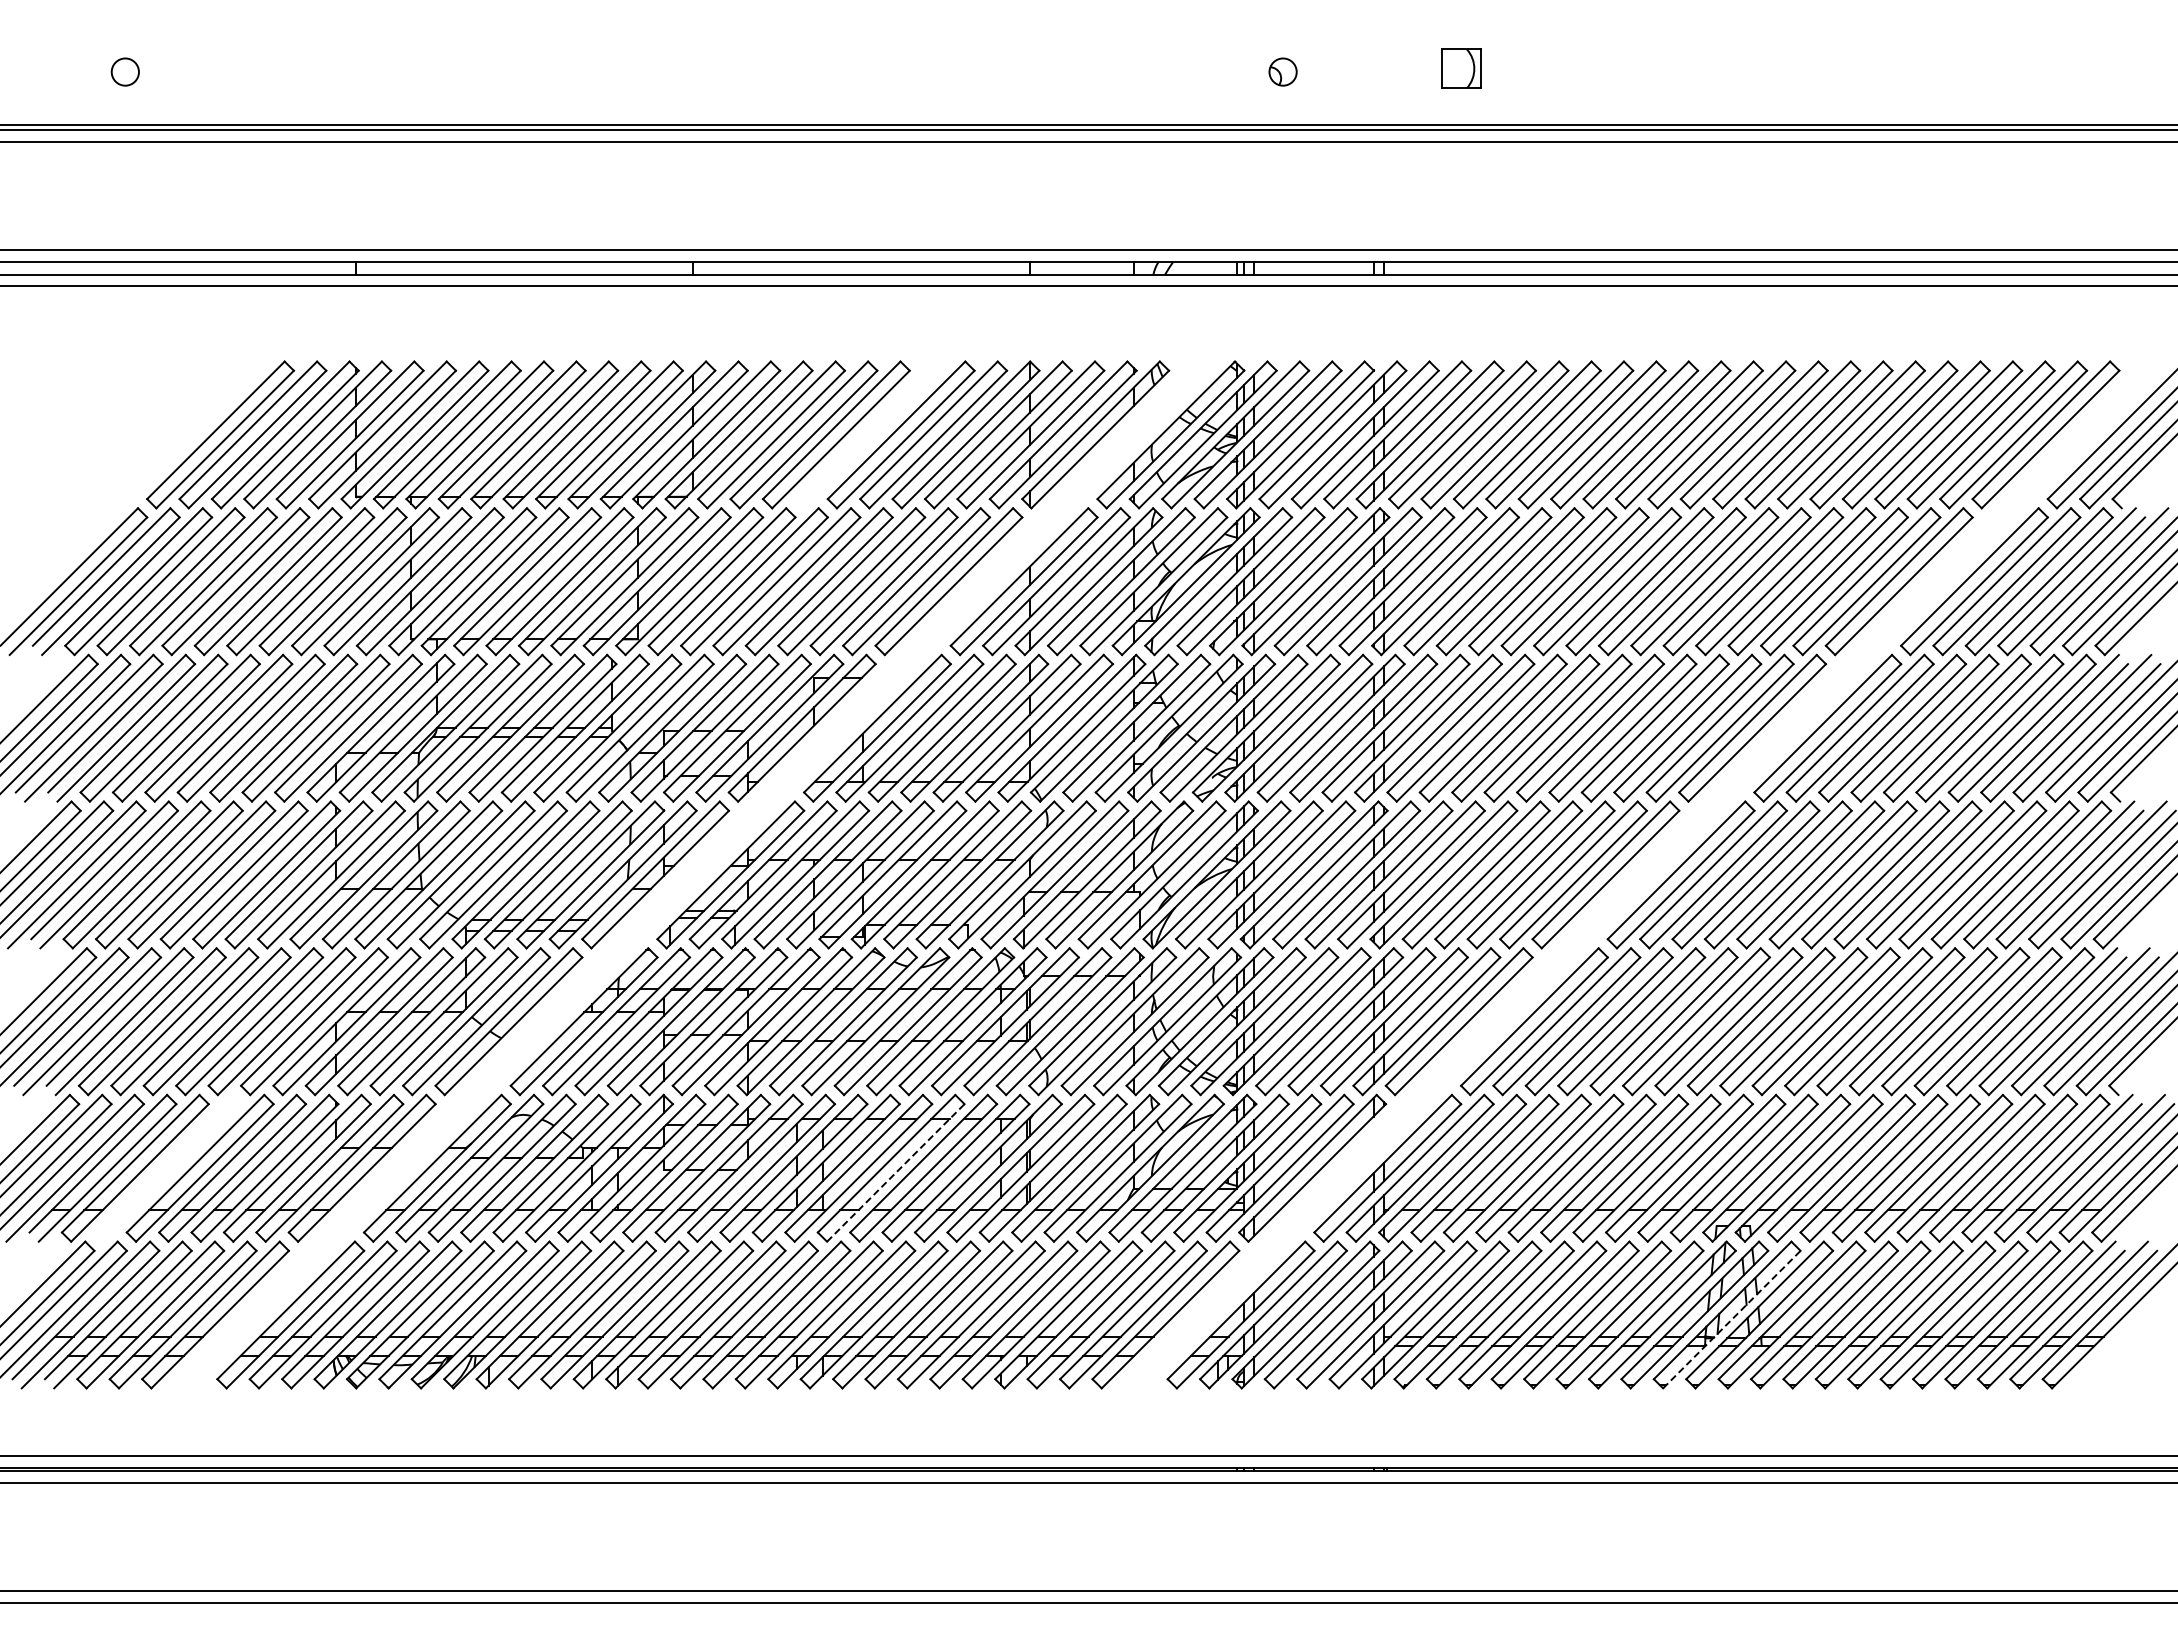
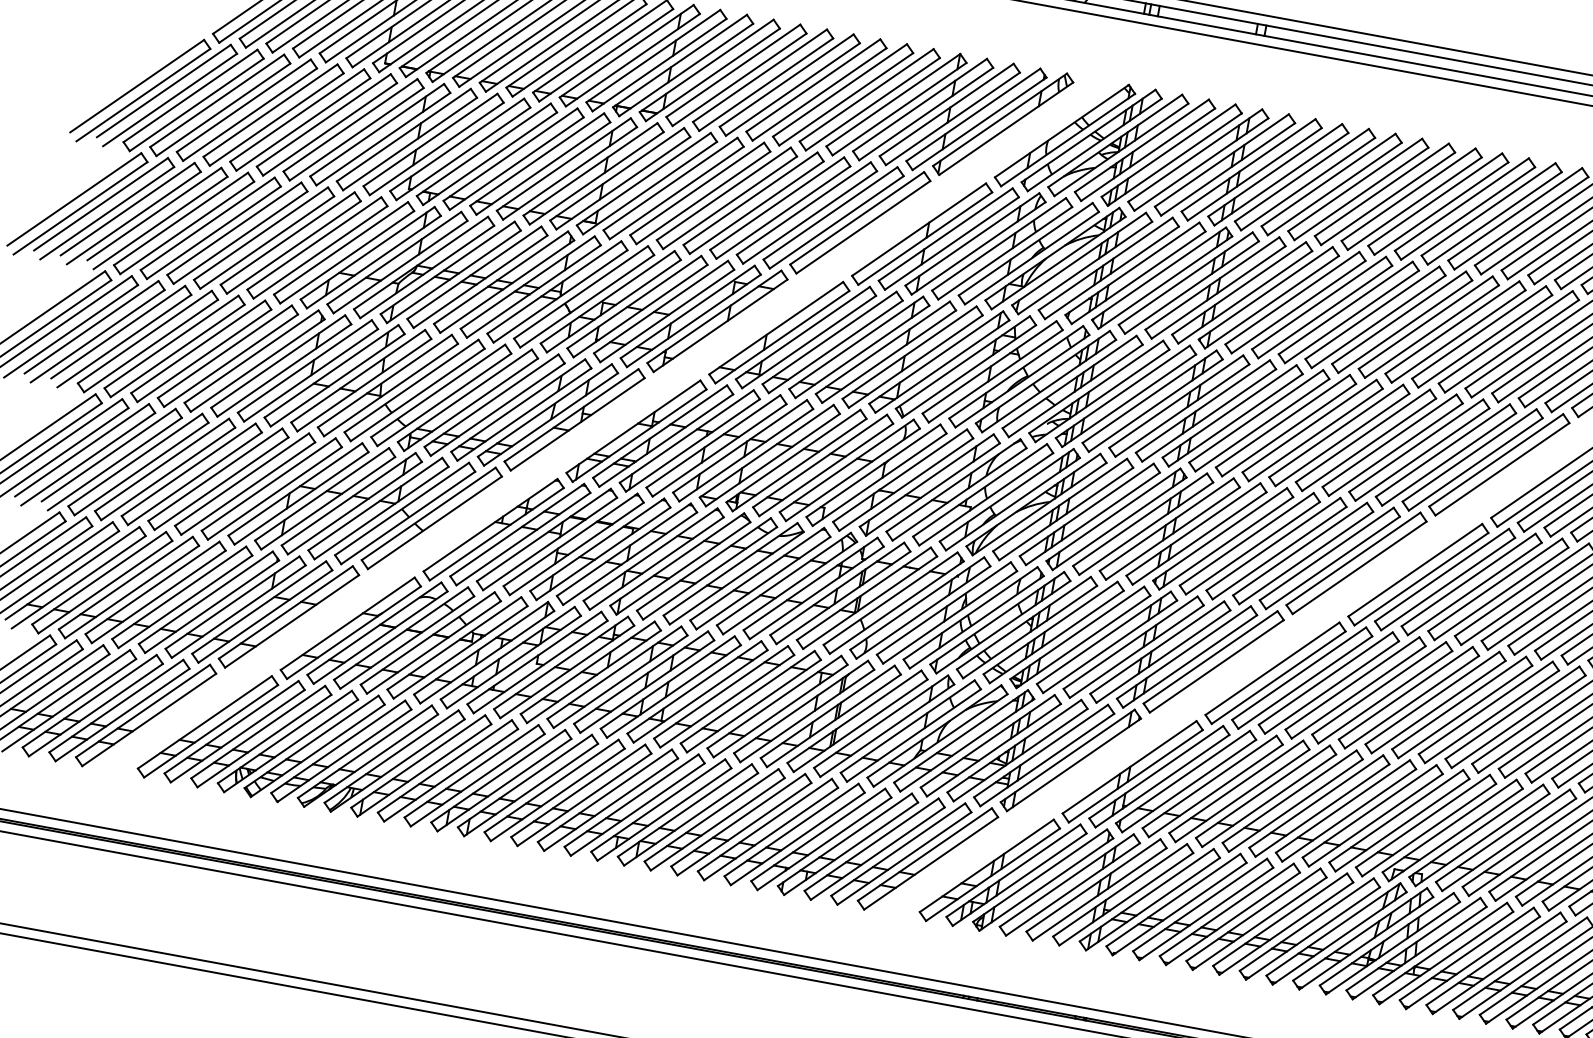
part: (868, 434) -> (816, 89), added
part: (167, 1167) -> (128, 586), added
line: (896, 1172) -> (727, 701), dashed -> solid
line: (1732, 1319) -> (1393, 948), dashed -> solid

